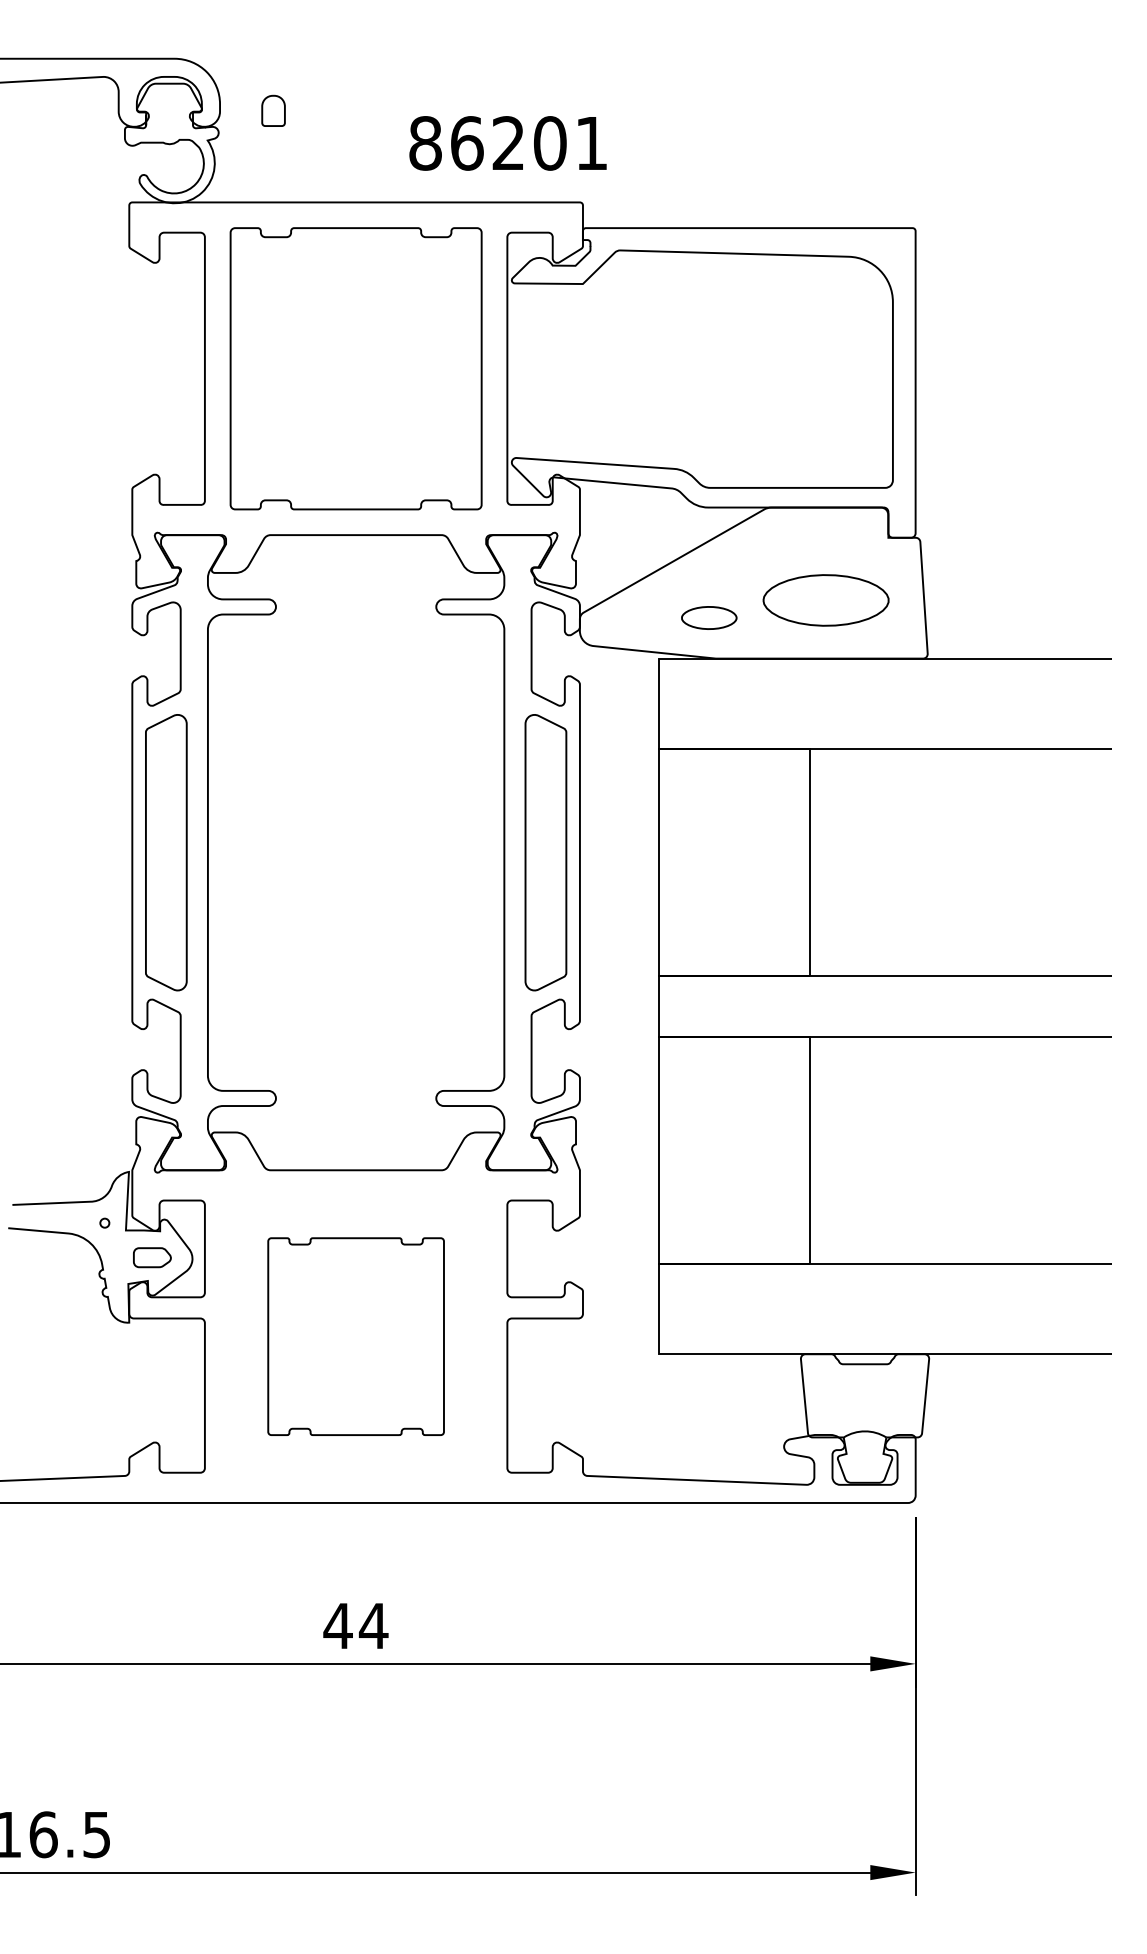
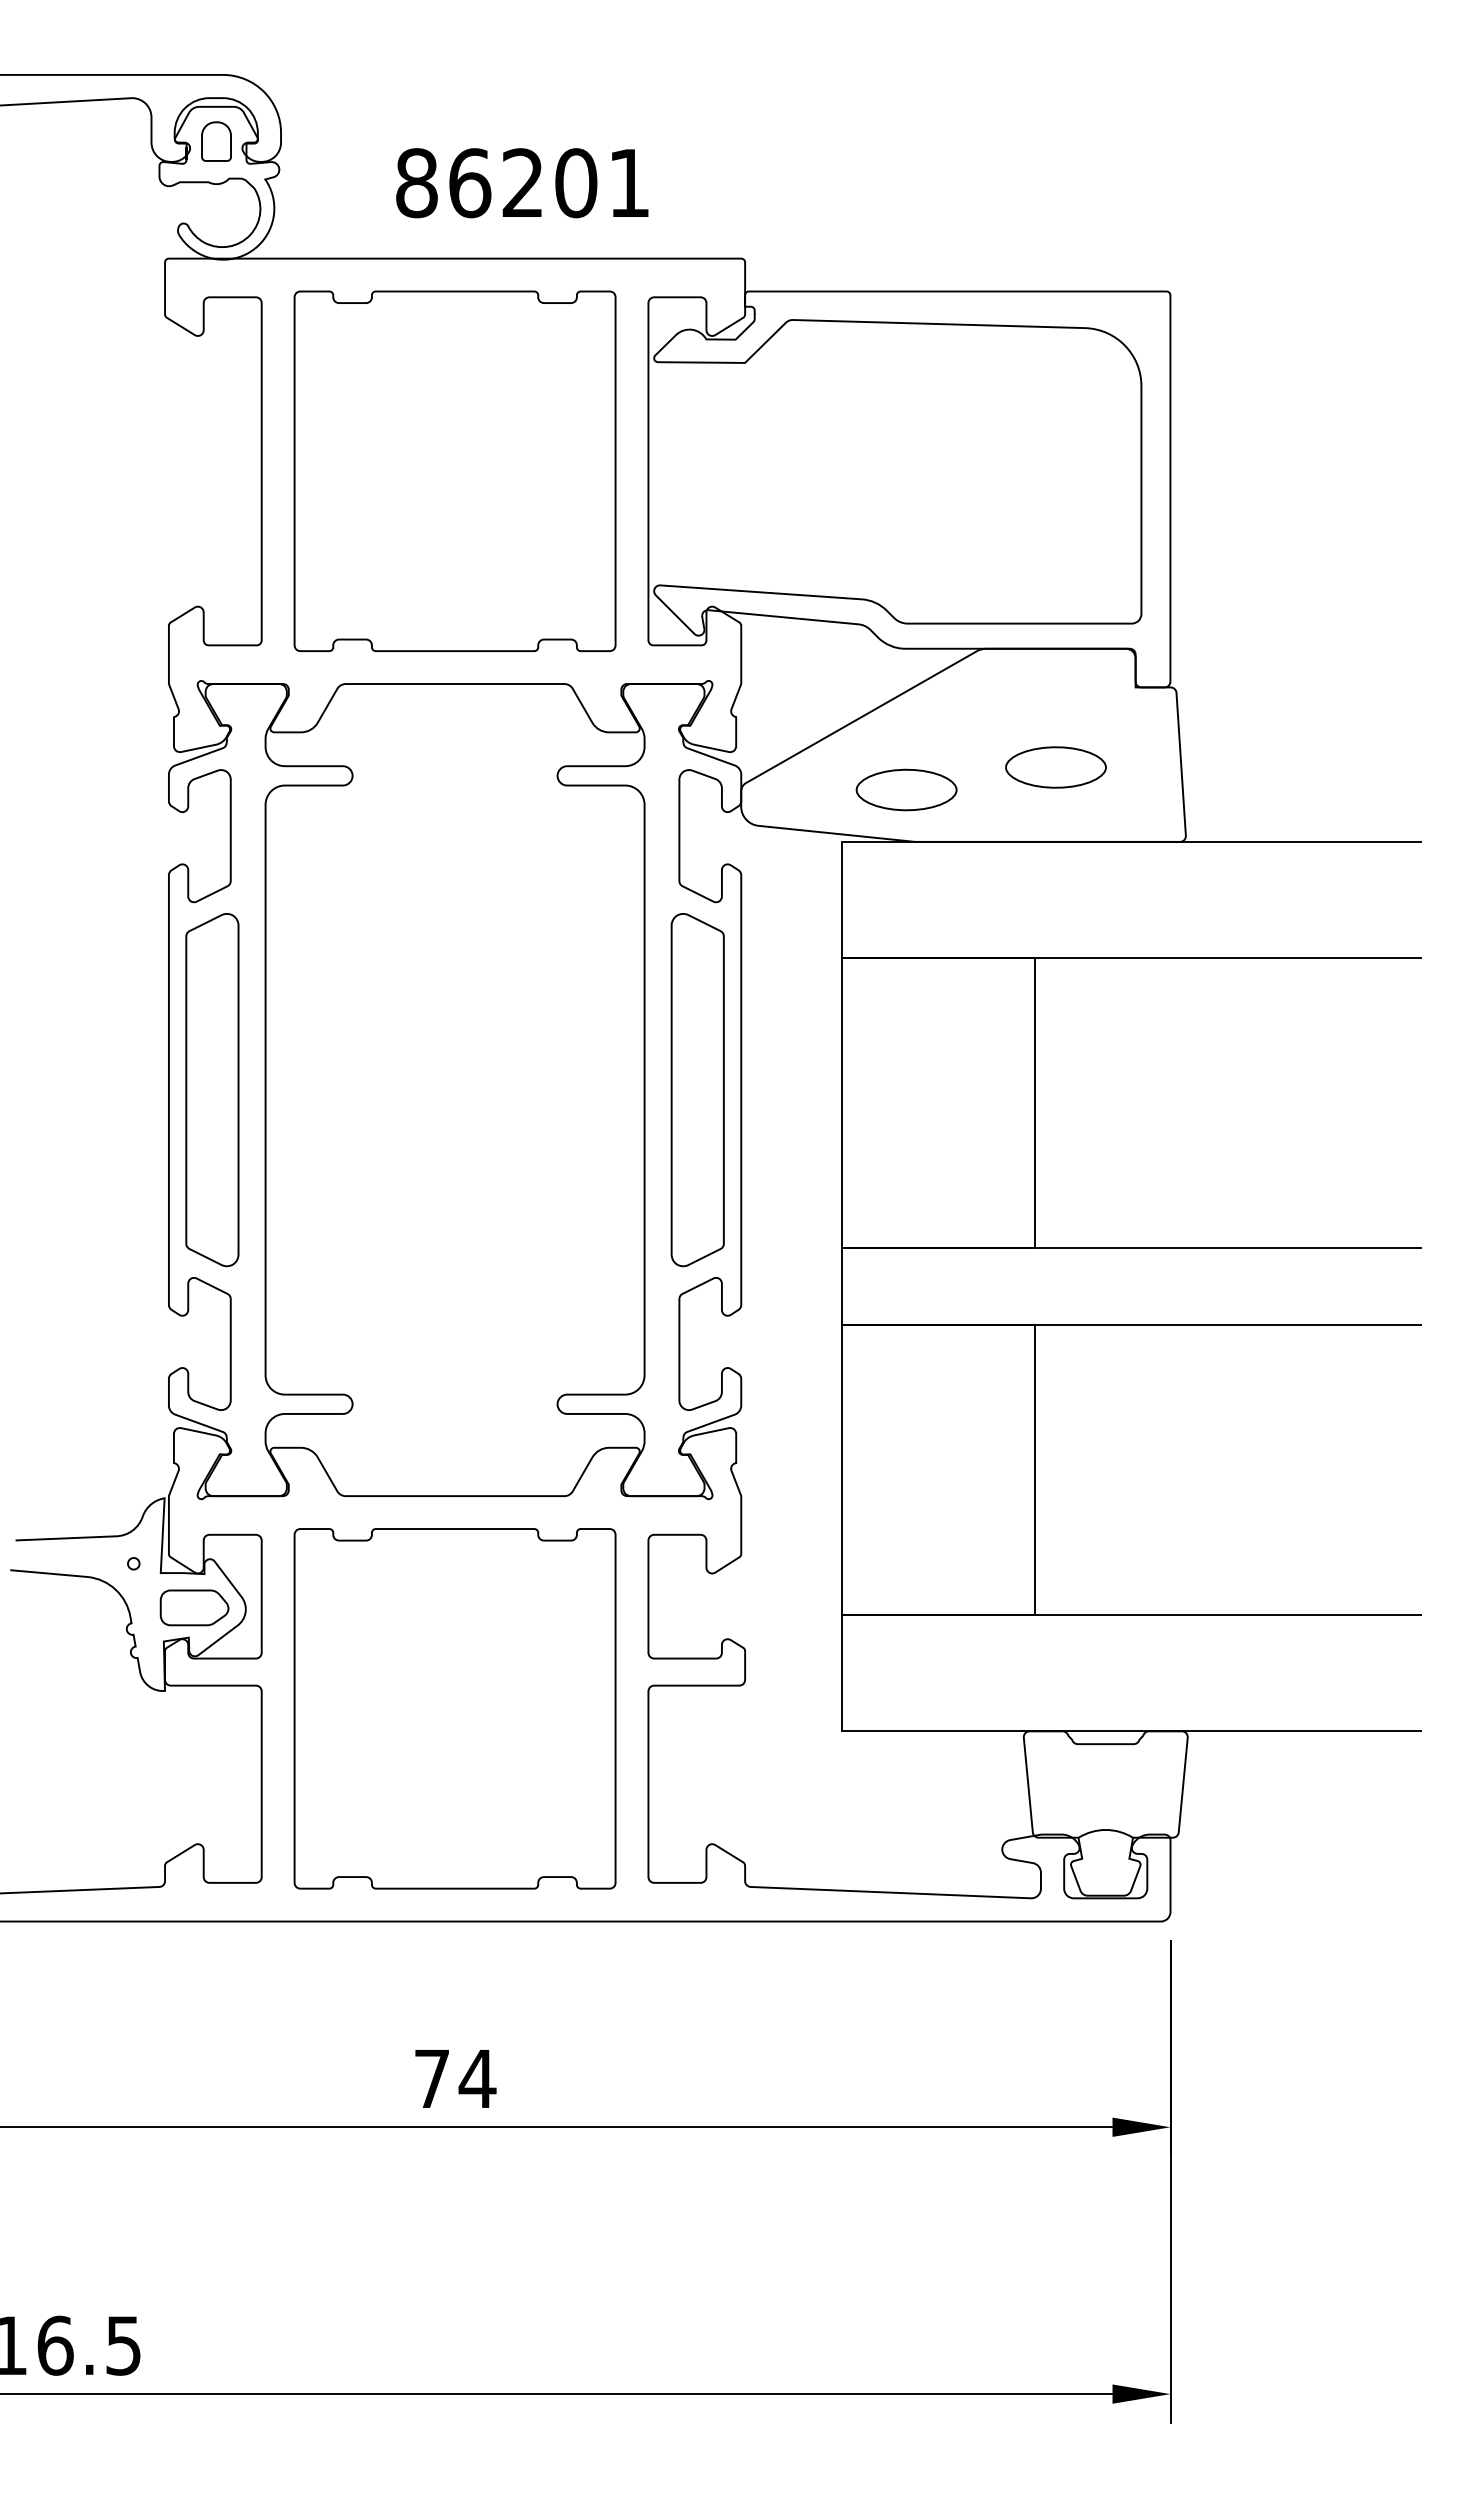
part: (273, 110) -> (216, 141), moved
text: (508, 143) -> (522, 183), moved
part: (825, 600) -> (1055, 767), size x0.62
part: (709, 617) -> (906, 789), size x1.43
part: (152, 1257) -> (194, 1607), size x1.43
part: (355, 1336) -> (454, 1708), size x1.43
text: (337, 1625) -> (431, 2078), 44 -> 74

